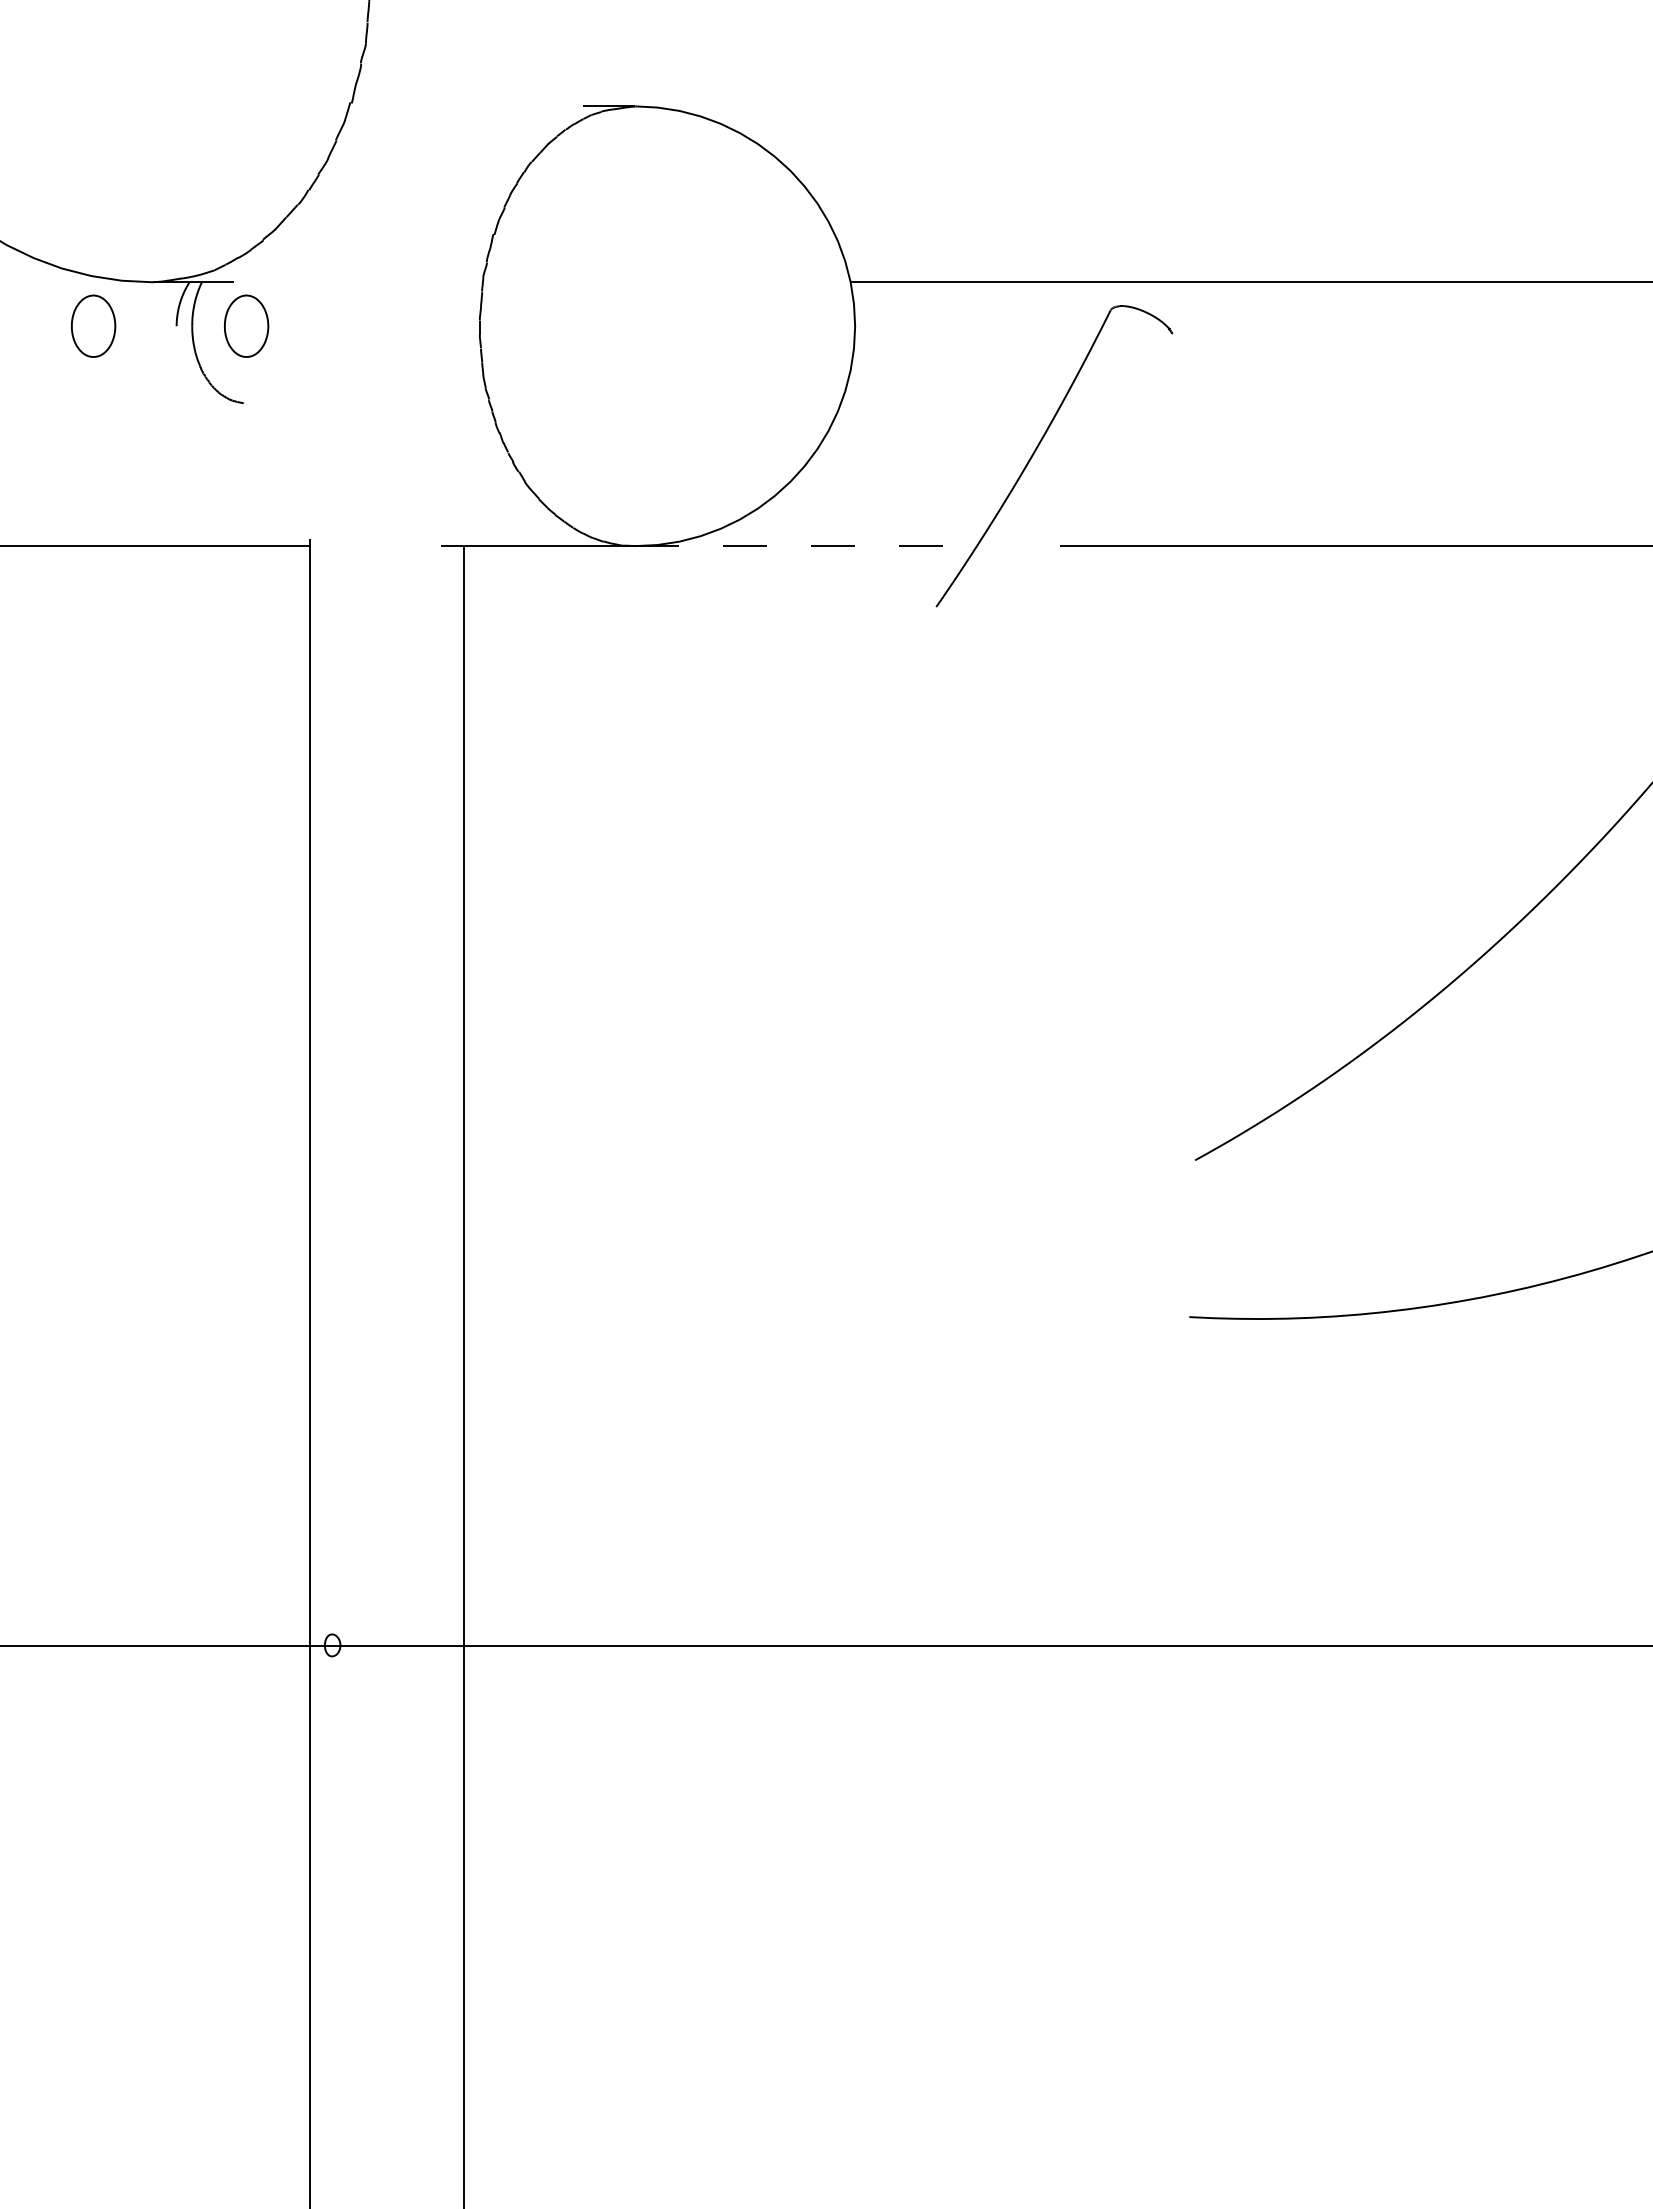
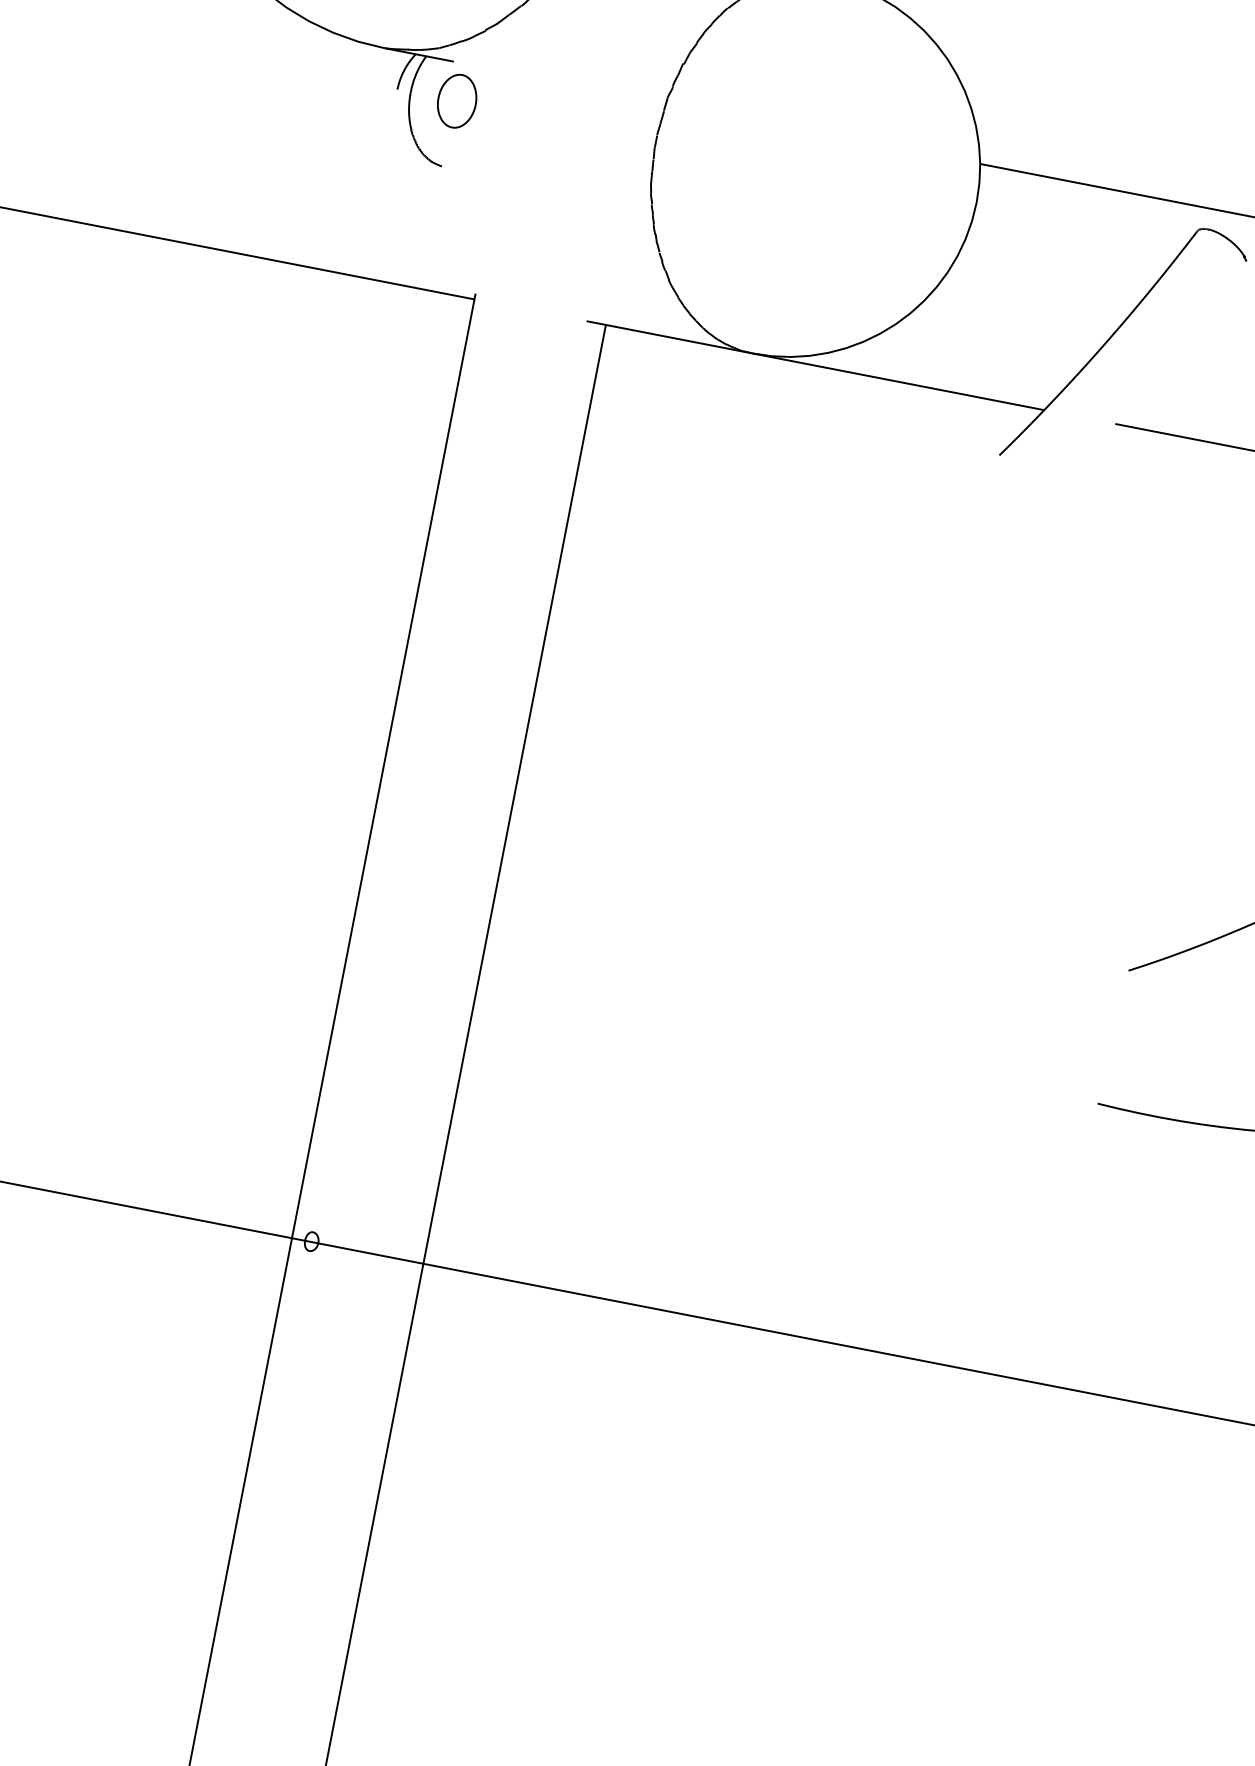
part: (93, 325) -> (326, 75), removed
line: (806, 546) -> (898, 382), dashed -> solid

